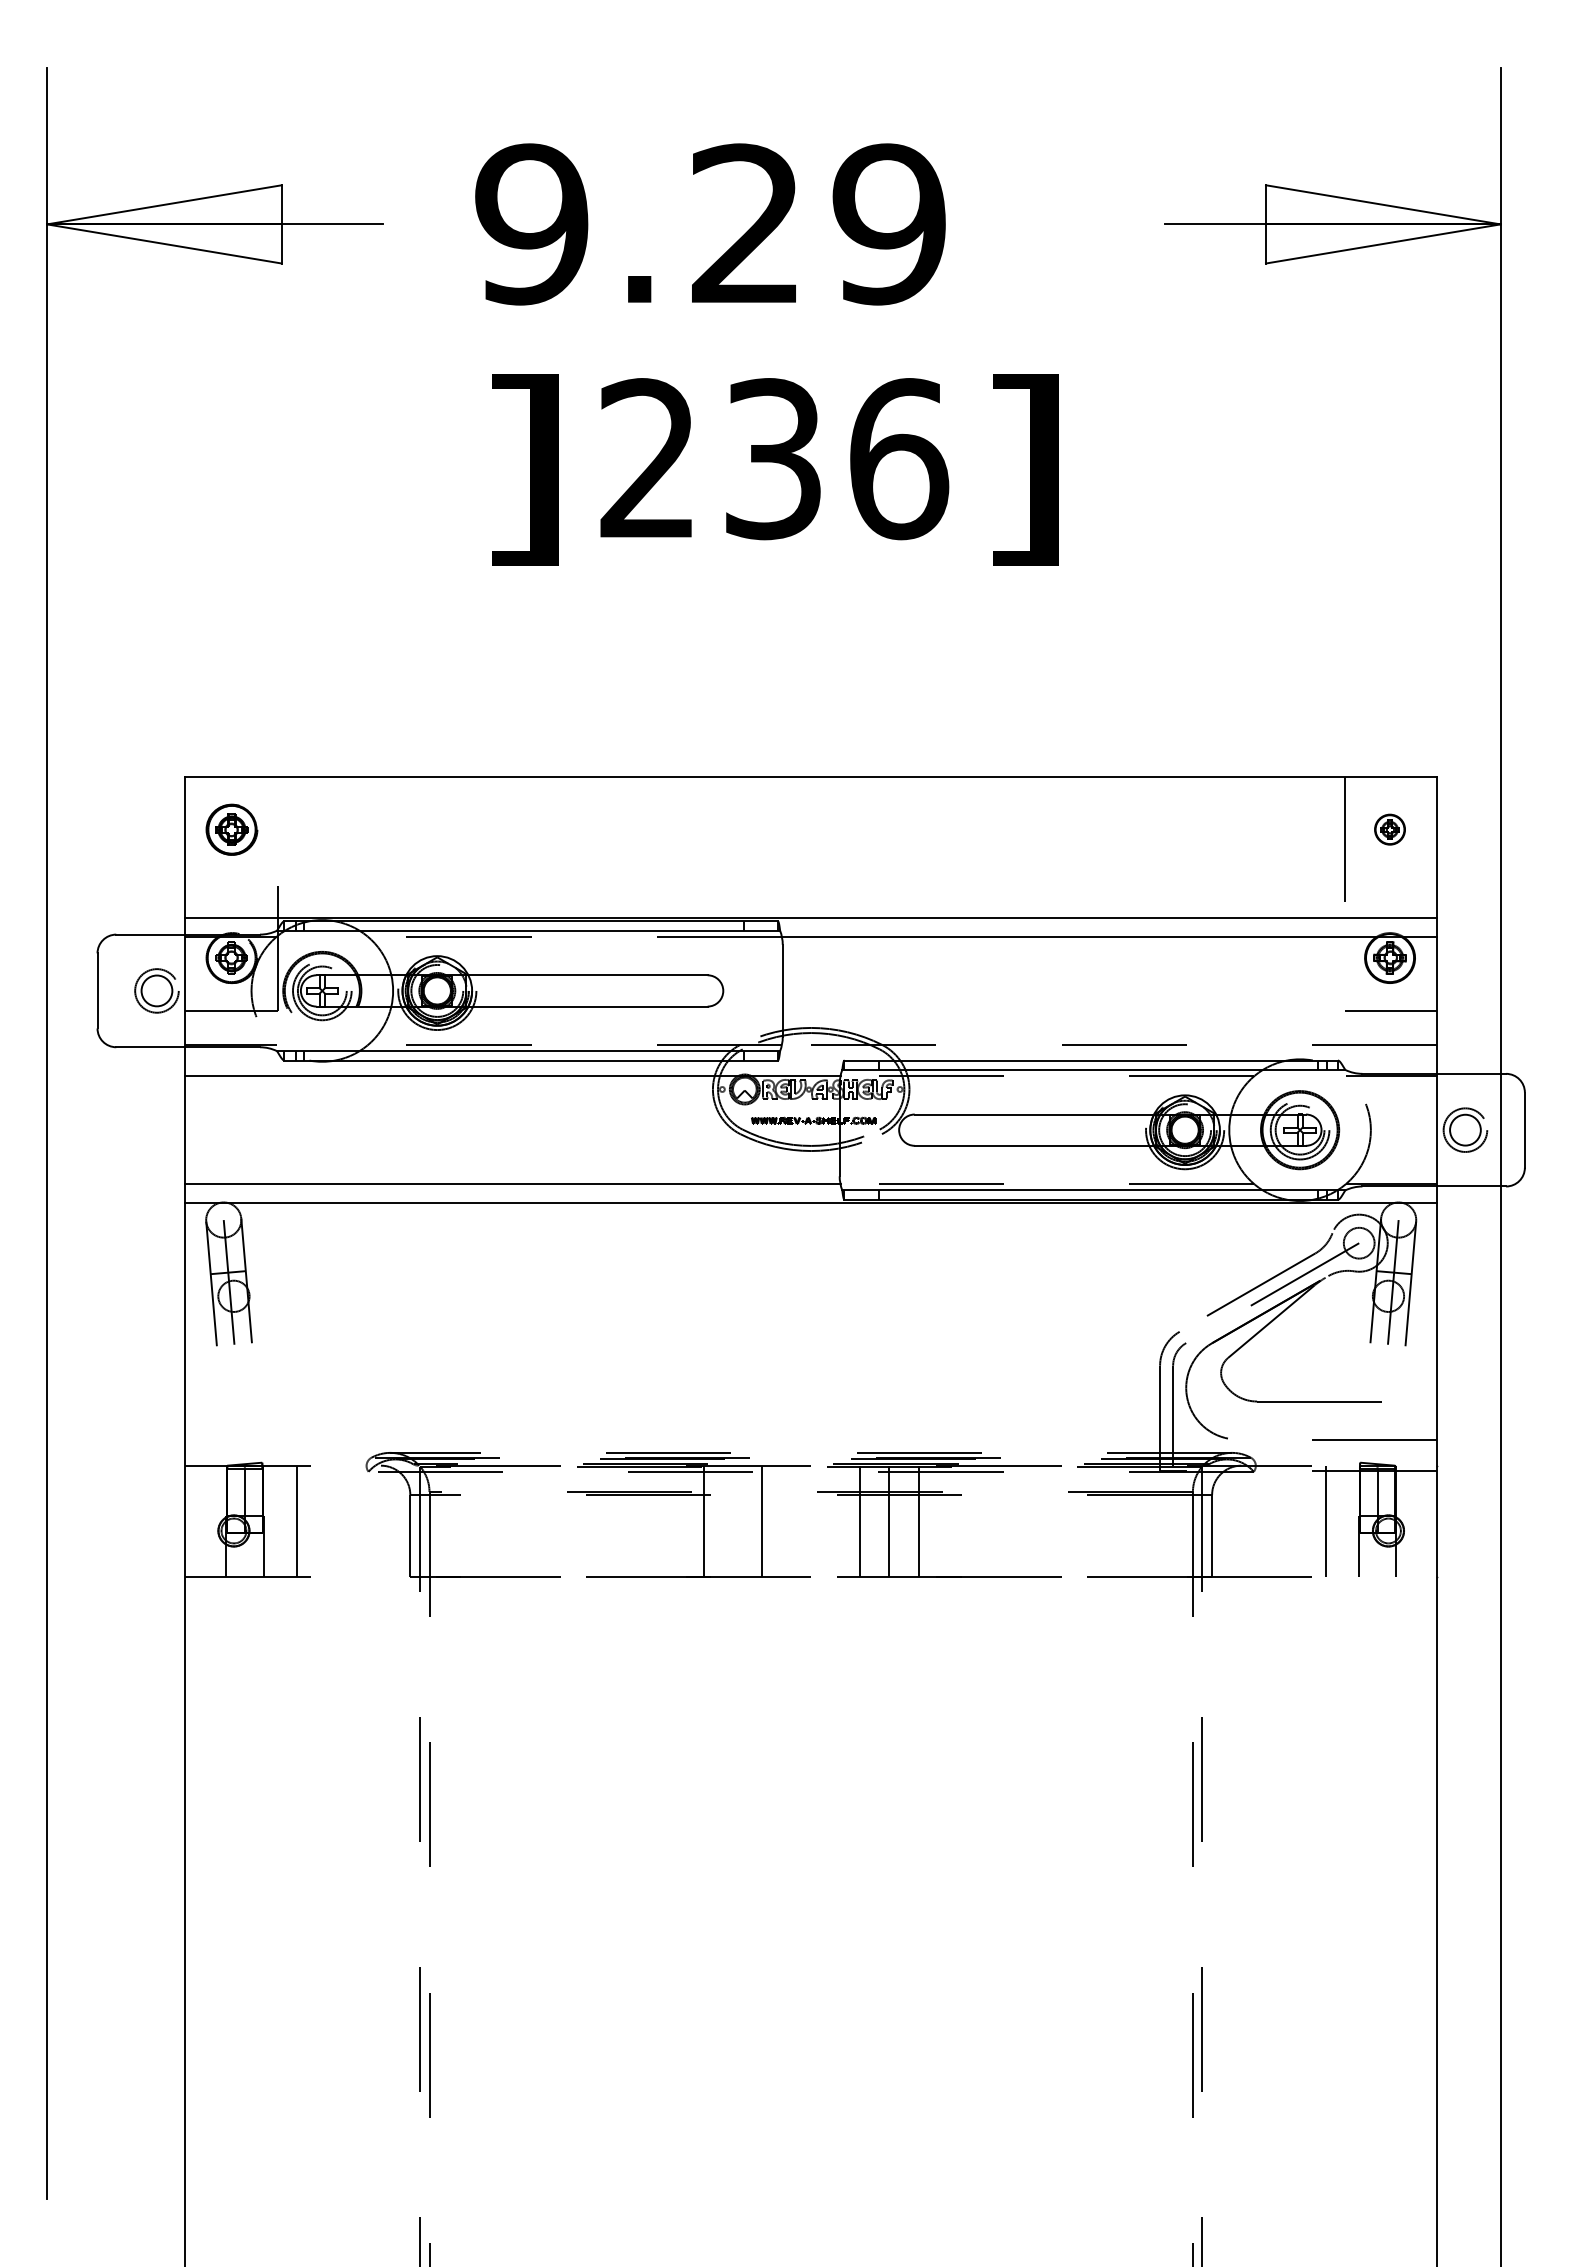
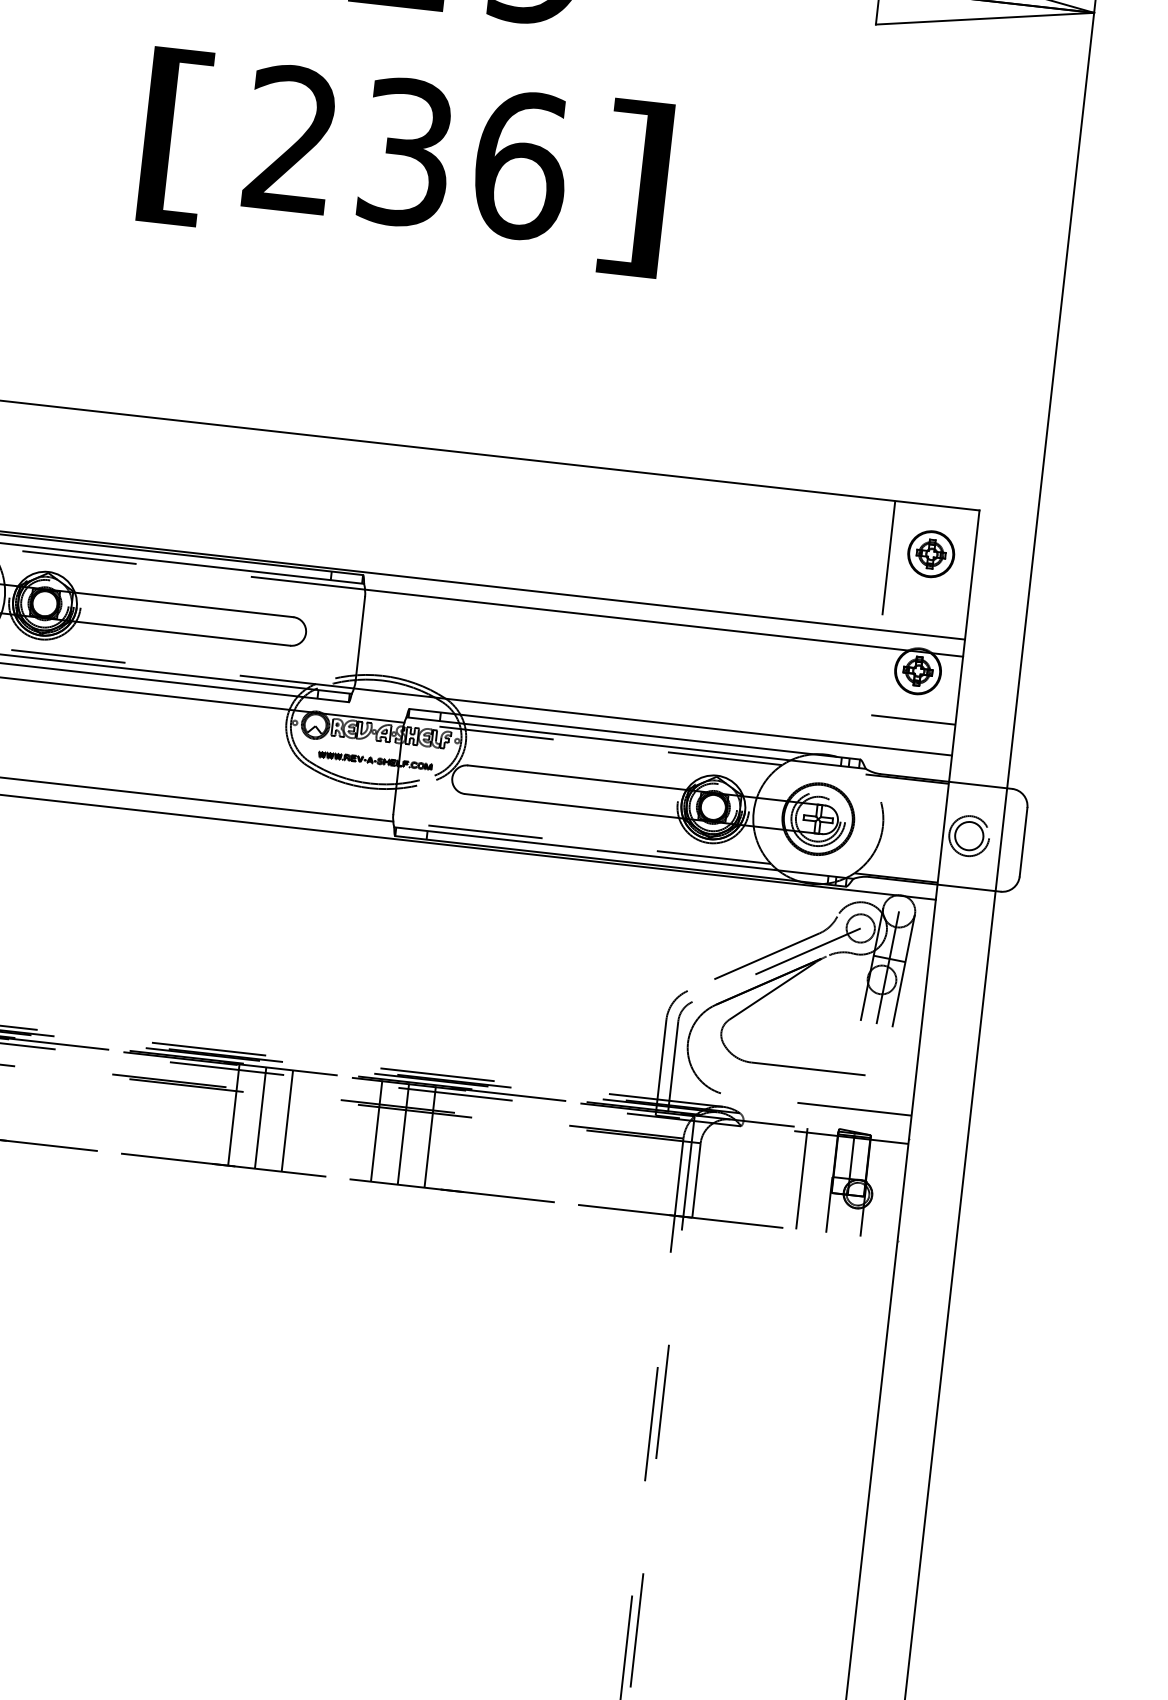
text: (523, 469) -> (177, 136), ] -> [
part: (1389, 829) -> (930, 553), size x1.67
line: (1109, 1045) -> (653, 722), dashed -> solid
line: (732, 1520) -> (260, 1117), added

